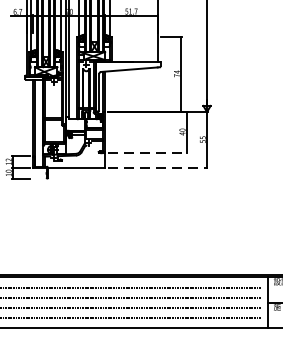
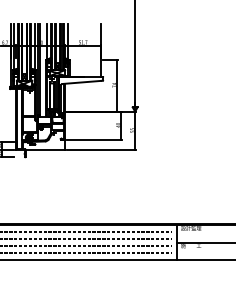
line: (147, 152) -> (94, 139), dashed -> solid
line: (158, 168) -> (101, 150), dashed -> solid

